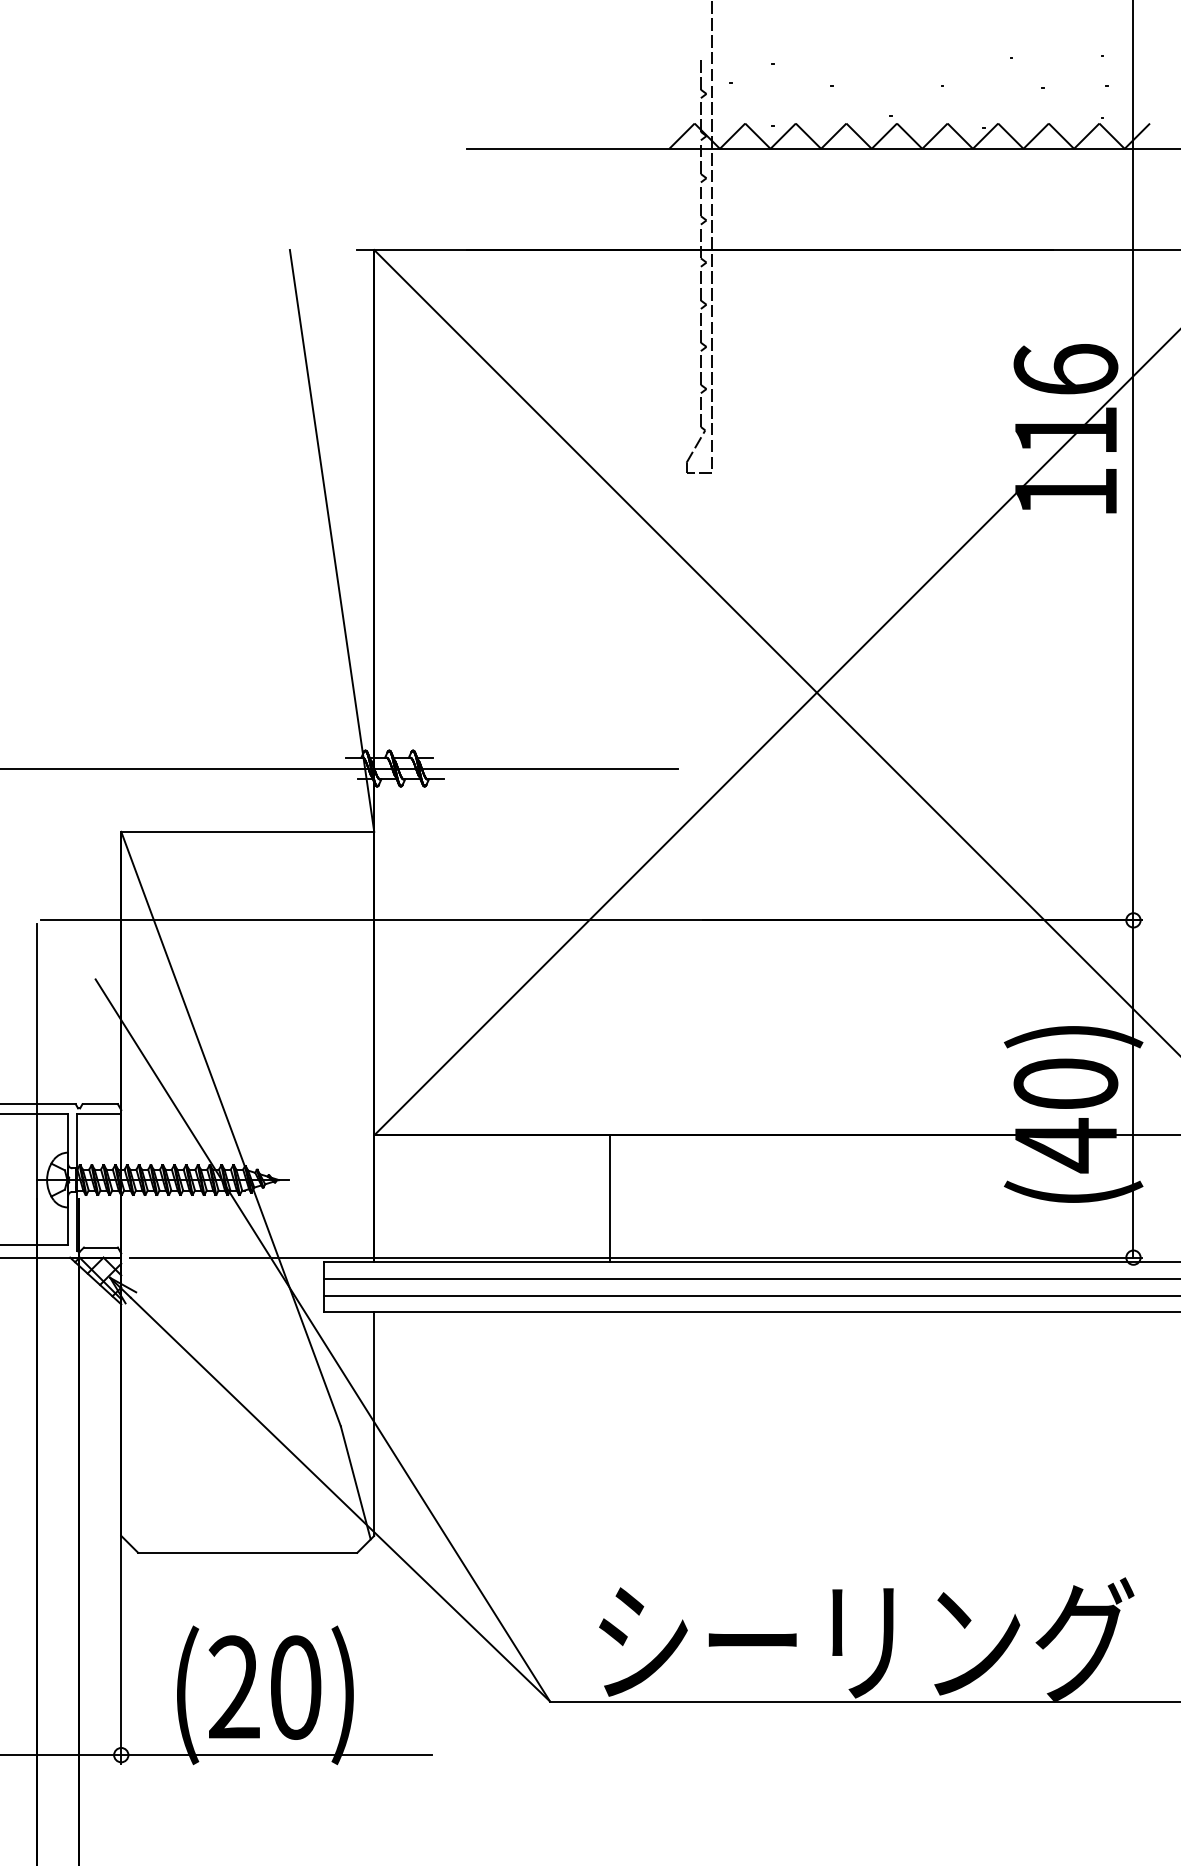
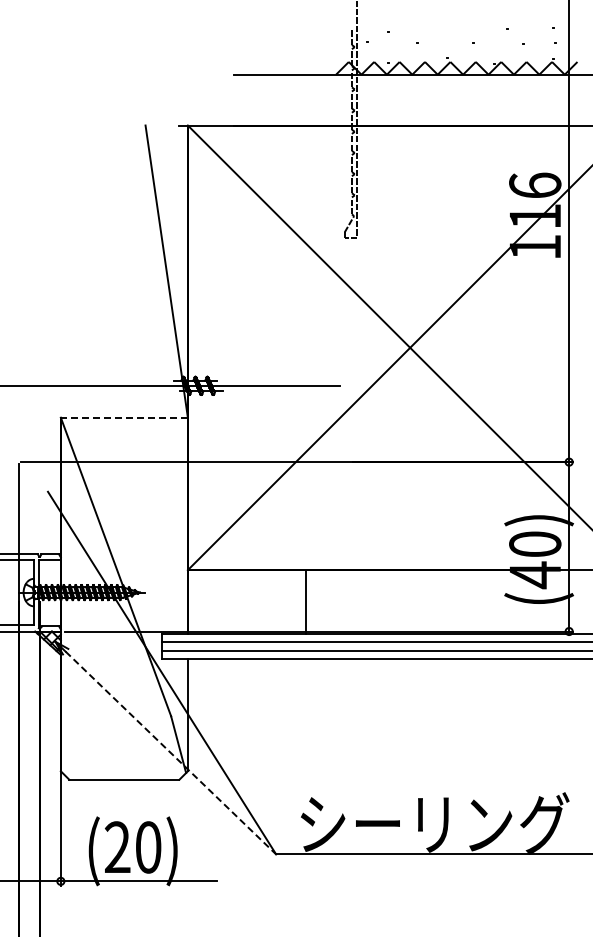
line: (247, 831) -> (124, 417), solid -> dashed
line: (341, 1500) -> (171, 753), solid -> dashed

